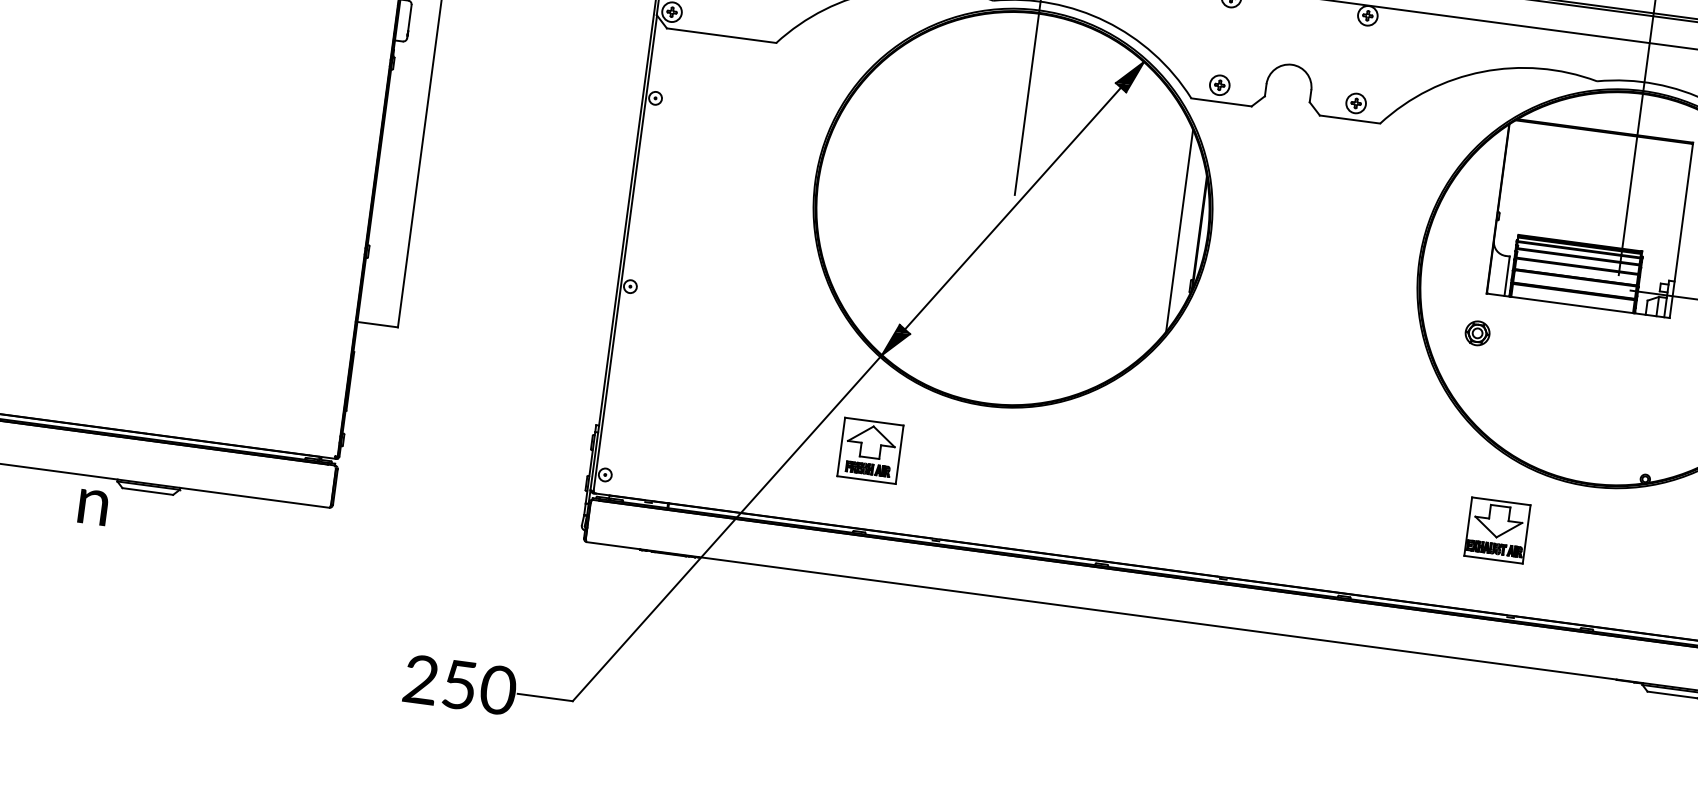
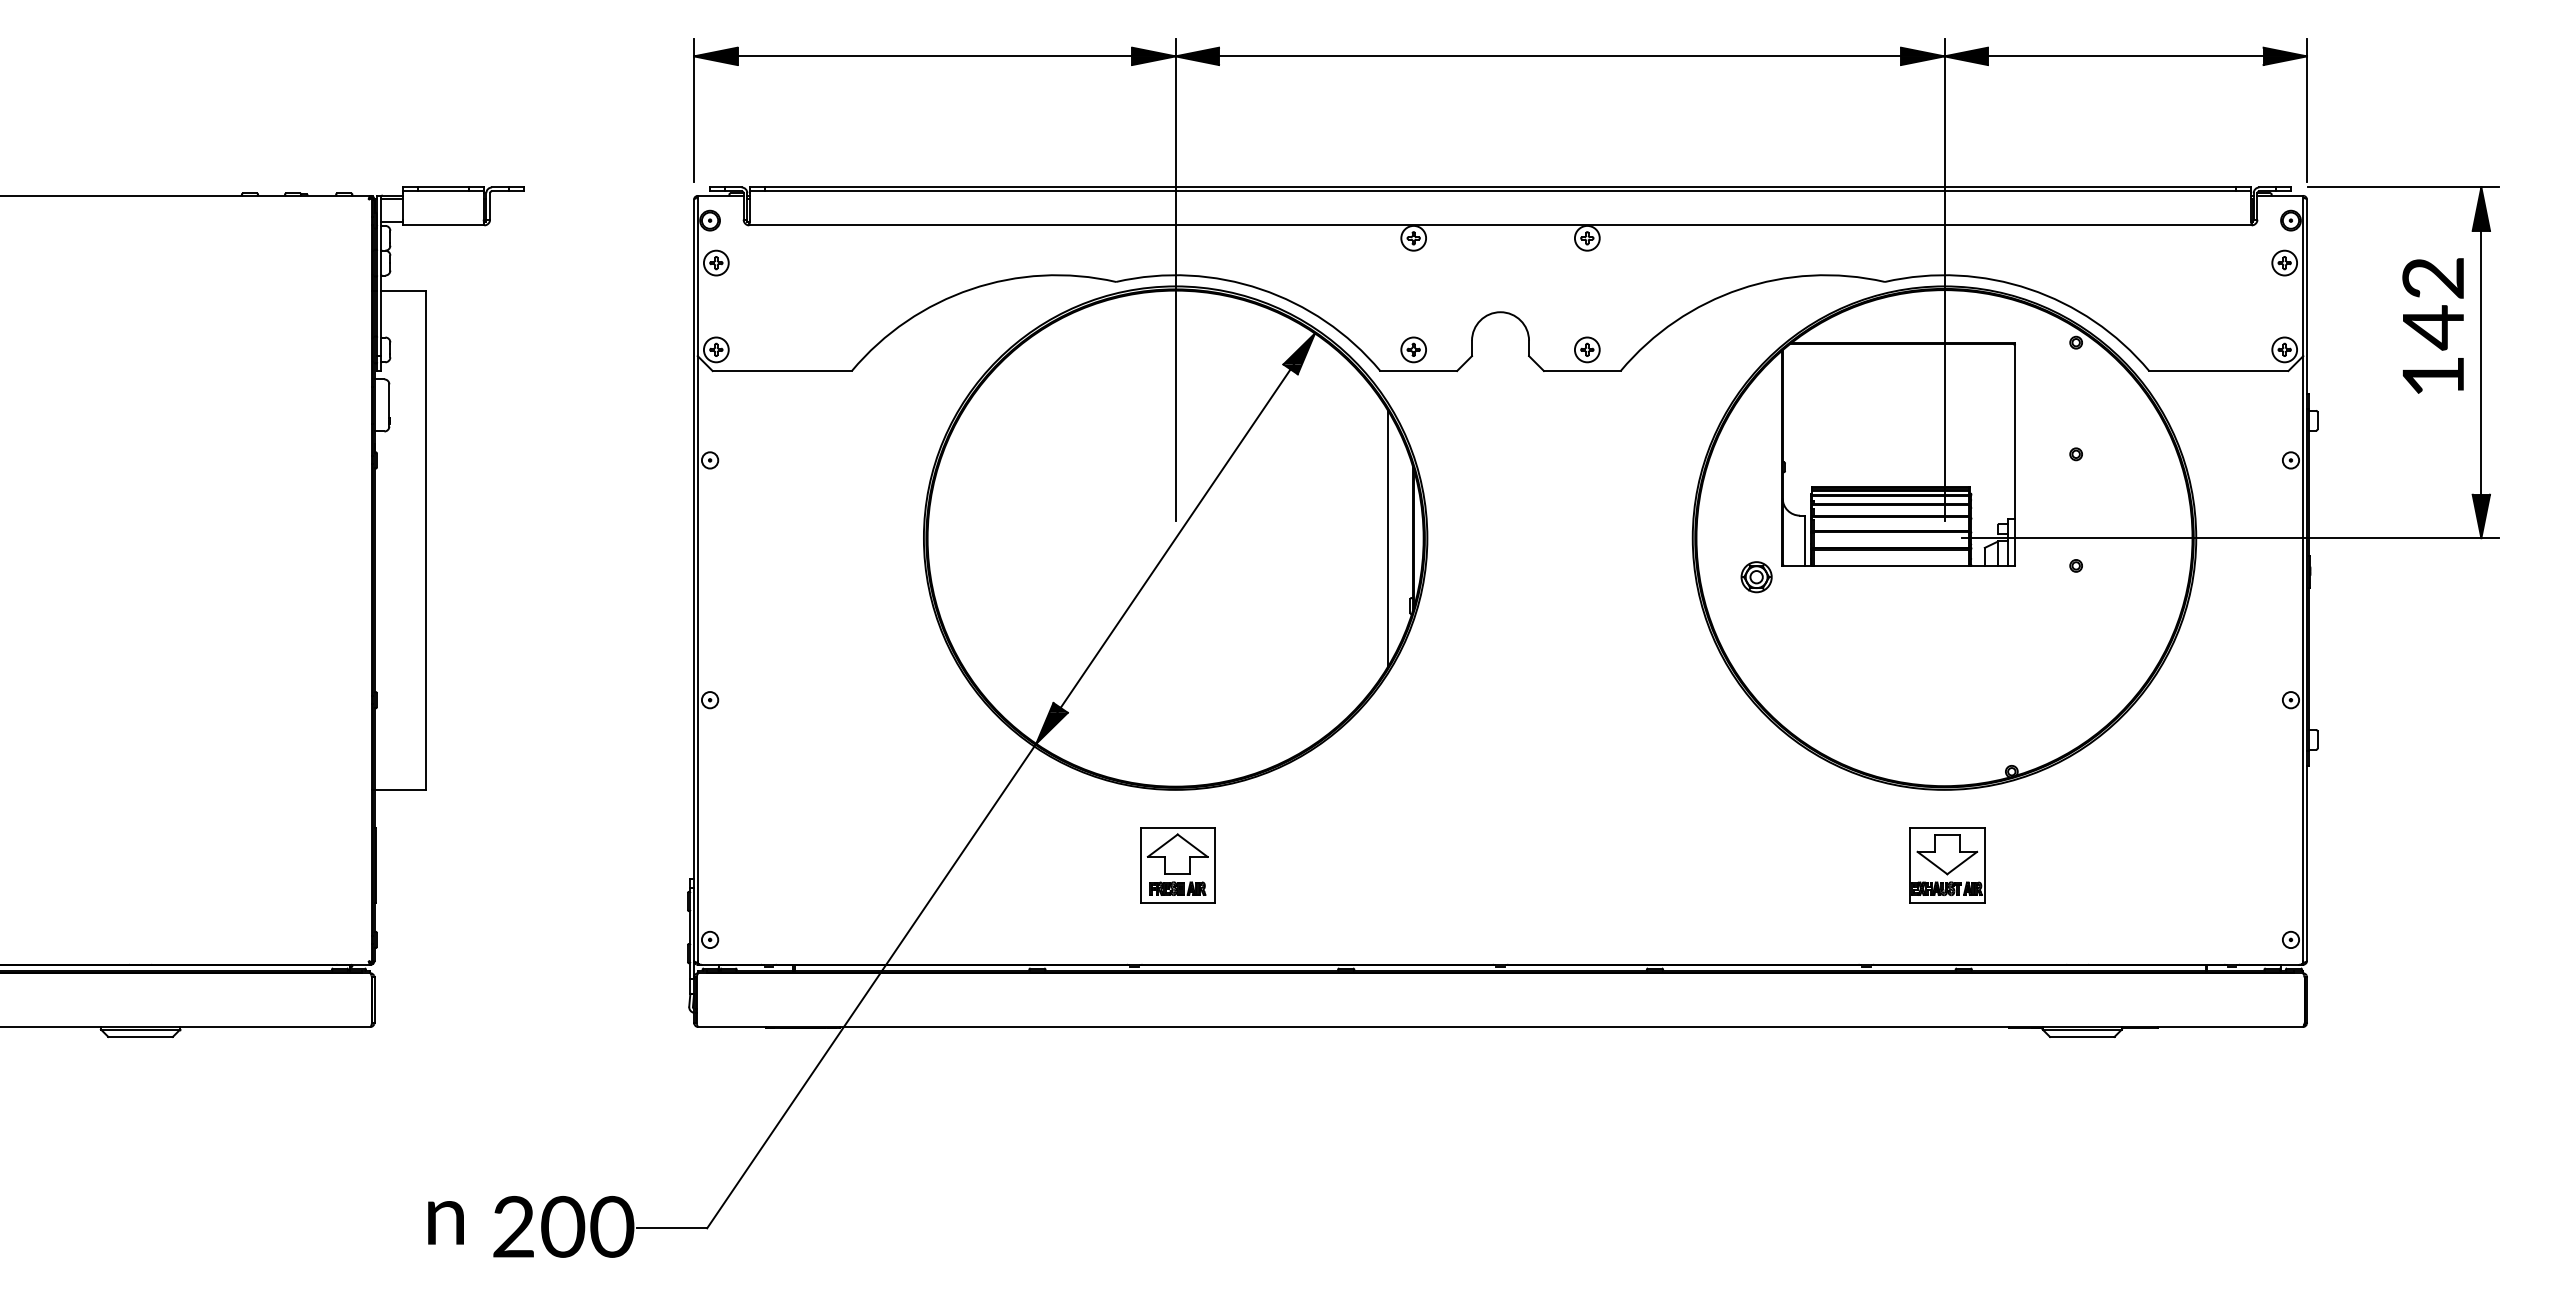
part: (1477, 333) -> (1756, 577), moved
part: (870, 450) -> (1177, 865), moved
text: (92, 506) -> (445, 1222), moved
part: (1497, 530) -> (1947, 865), moved
text: (460, 684) -> (563, 1226), 250 -> 200

